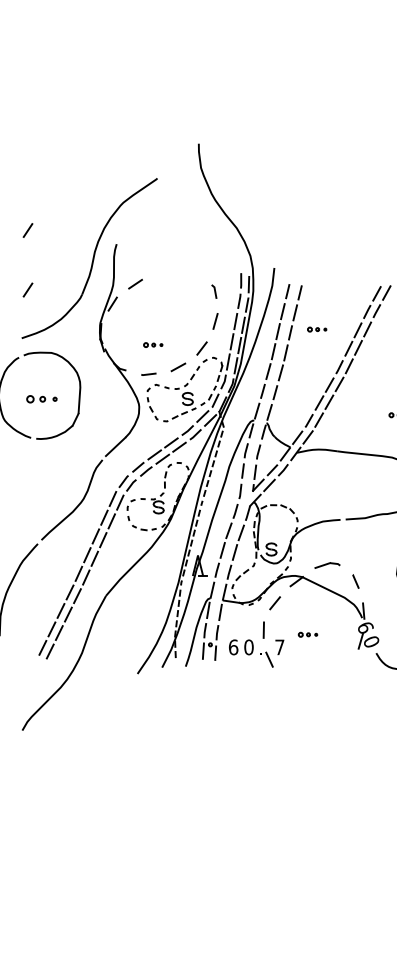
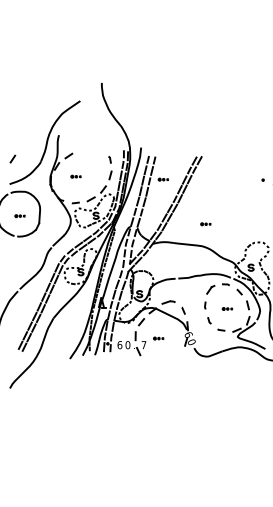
line: (27, 229) -> (12, 127), removed
part: (152, 344) -> (75, 176), moved
part: (40, 400) -> (19, 216), size x0.62

